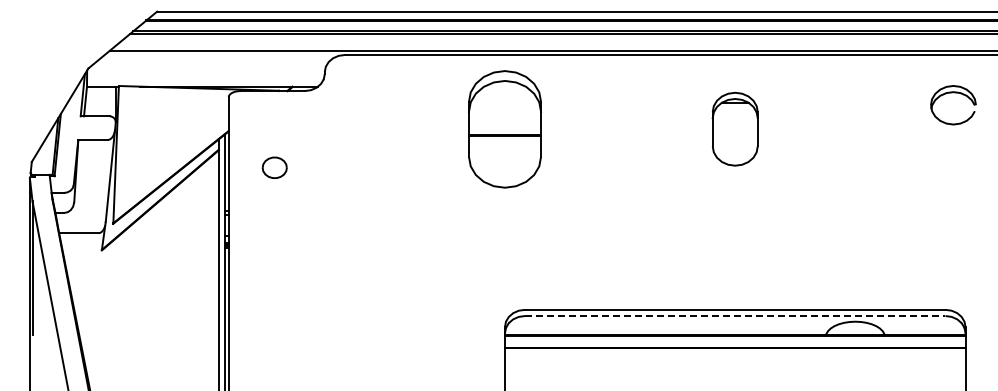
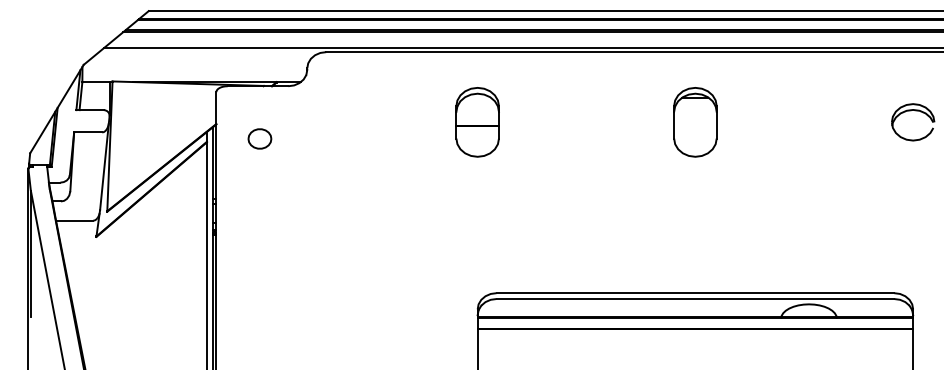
part: (953, 93) -> (913, 111), moved
part: (504, 128) -> (477, 121), size x0.62
part: (274, 167) -> (259, 138), moved
line: (735, 316) -> (695, 299), dashed -> solid

